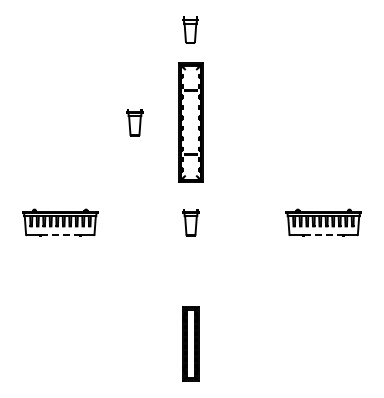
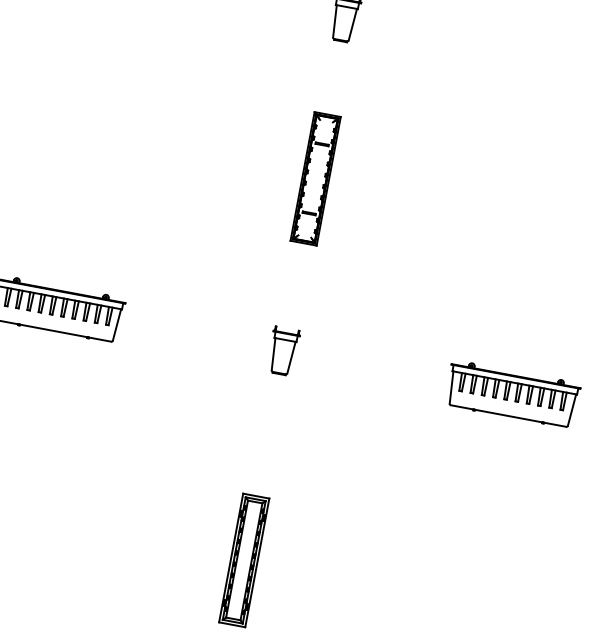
part: (134, 122) -> (218, 159), removed
part: (190, 122) -> (314, 178), size x0.62
line: (60, 235) -> (53, 331), dashed -> solid
line: (323, 235) -> (508, 416), dashed -> solid

